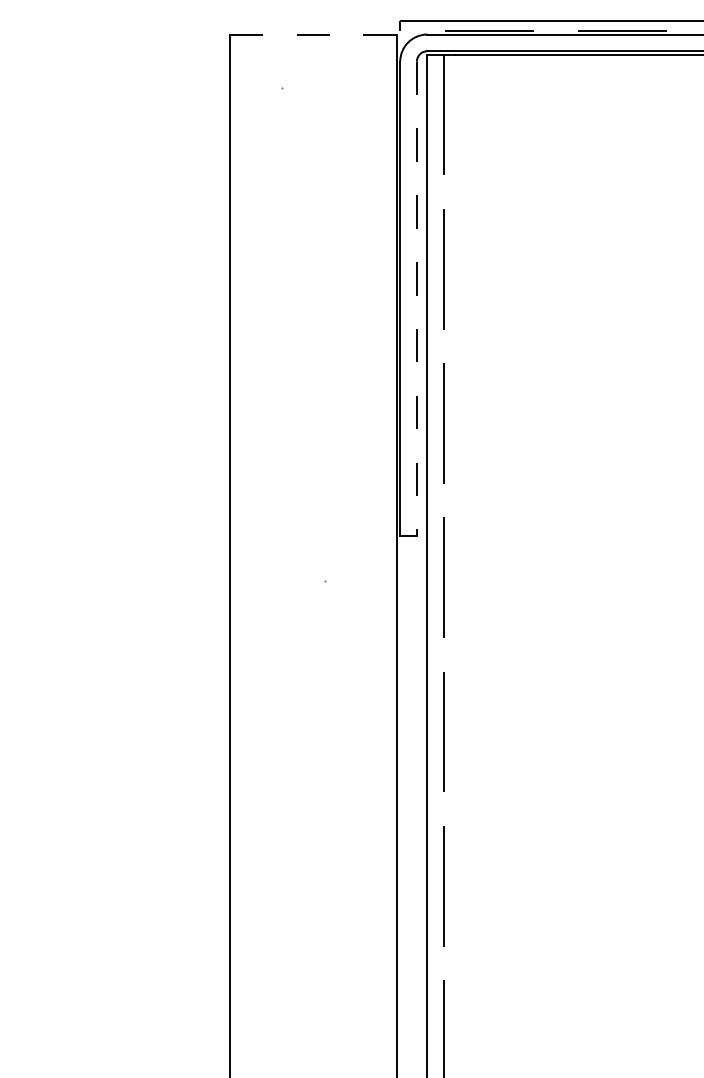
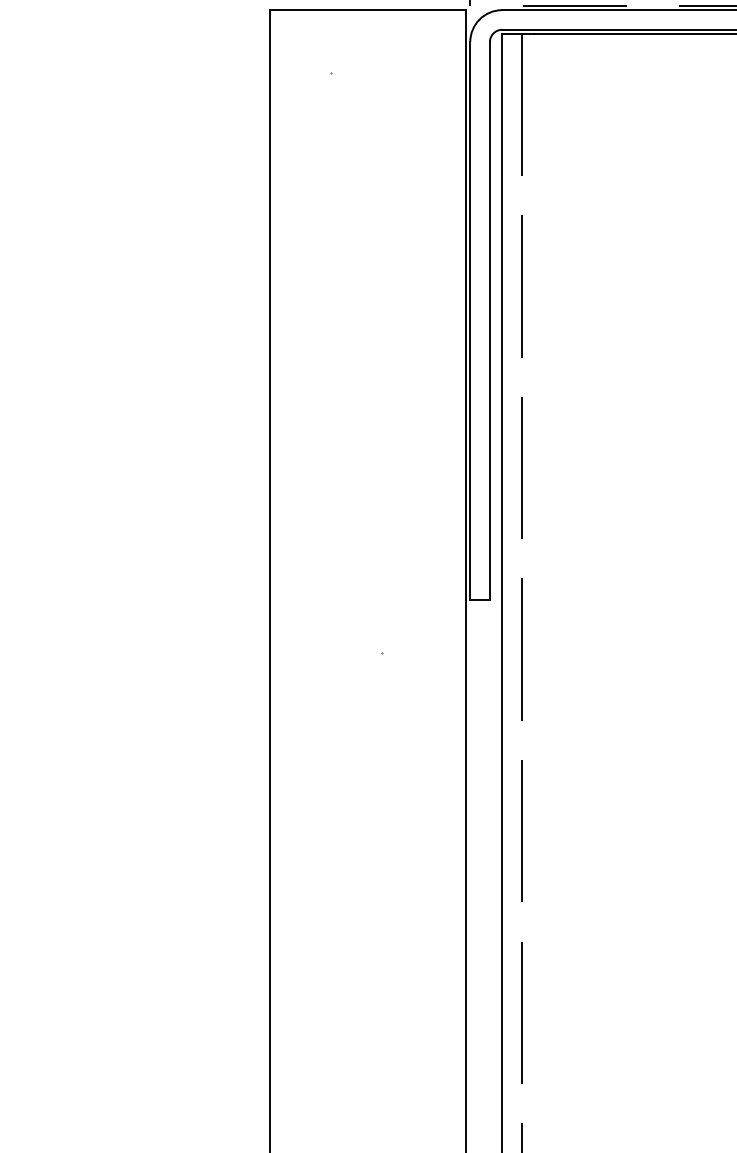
line: (313, 34) -> (368, 10), dashed -> solid
line: (416, 298) -> (489, 320), dashed -> solid

